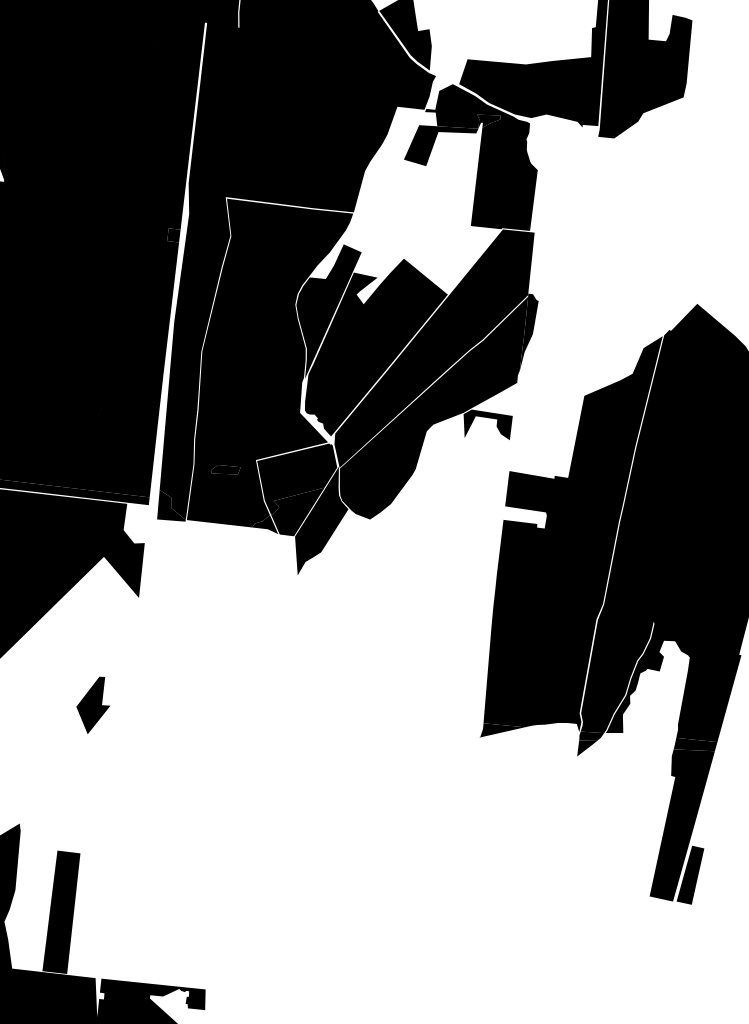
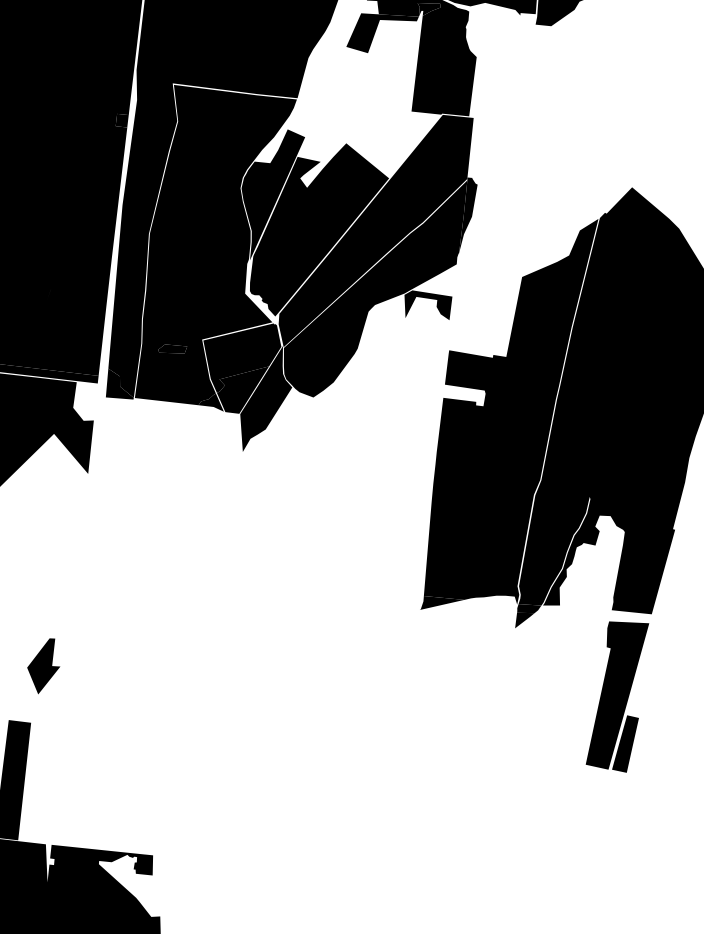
part: (93, 704) -> (43, 665), moved
fill: (695, 744) -> (630, 616), removed

